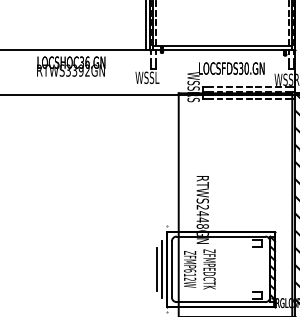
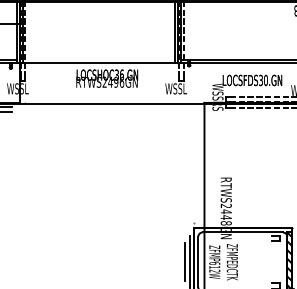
text: (78, 69) -> (113, 81), RTWS3392GN -> RTWS2496GN

